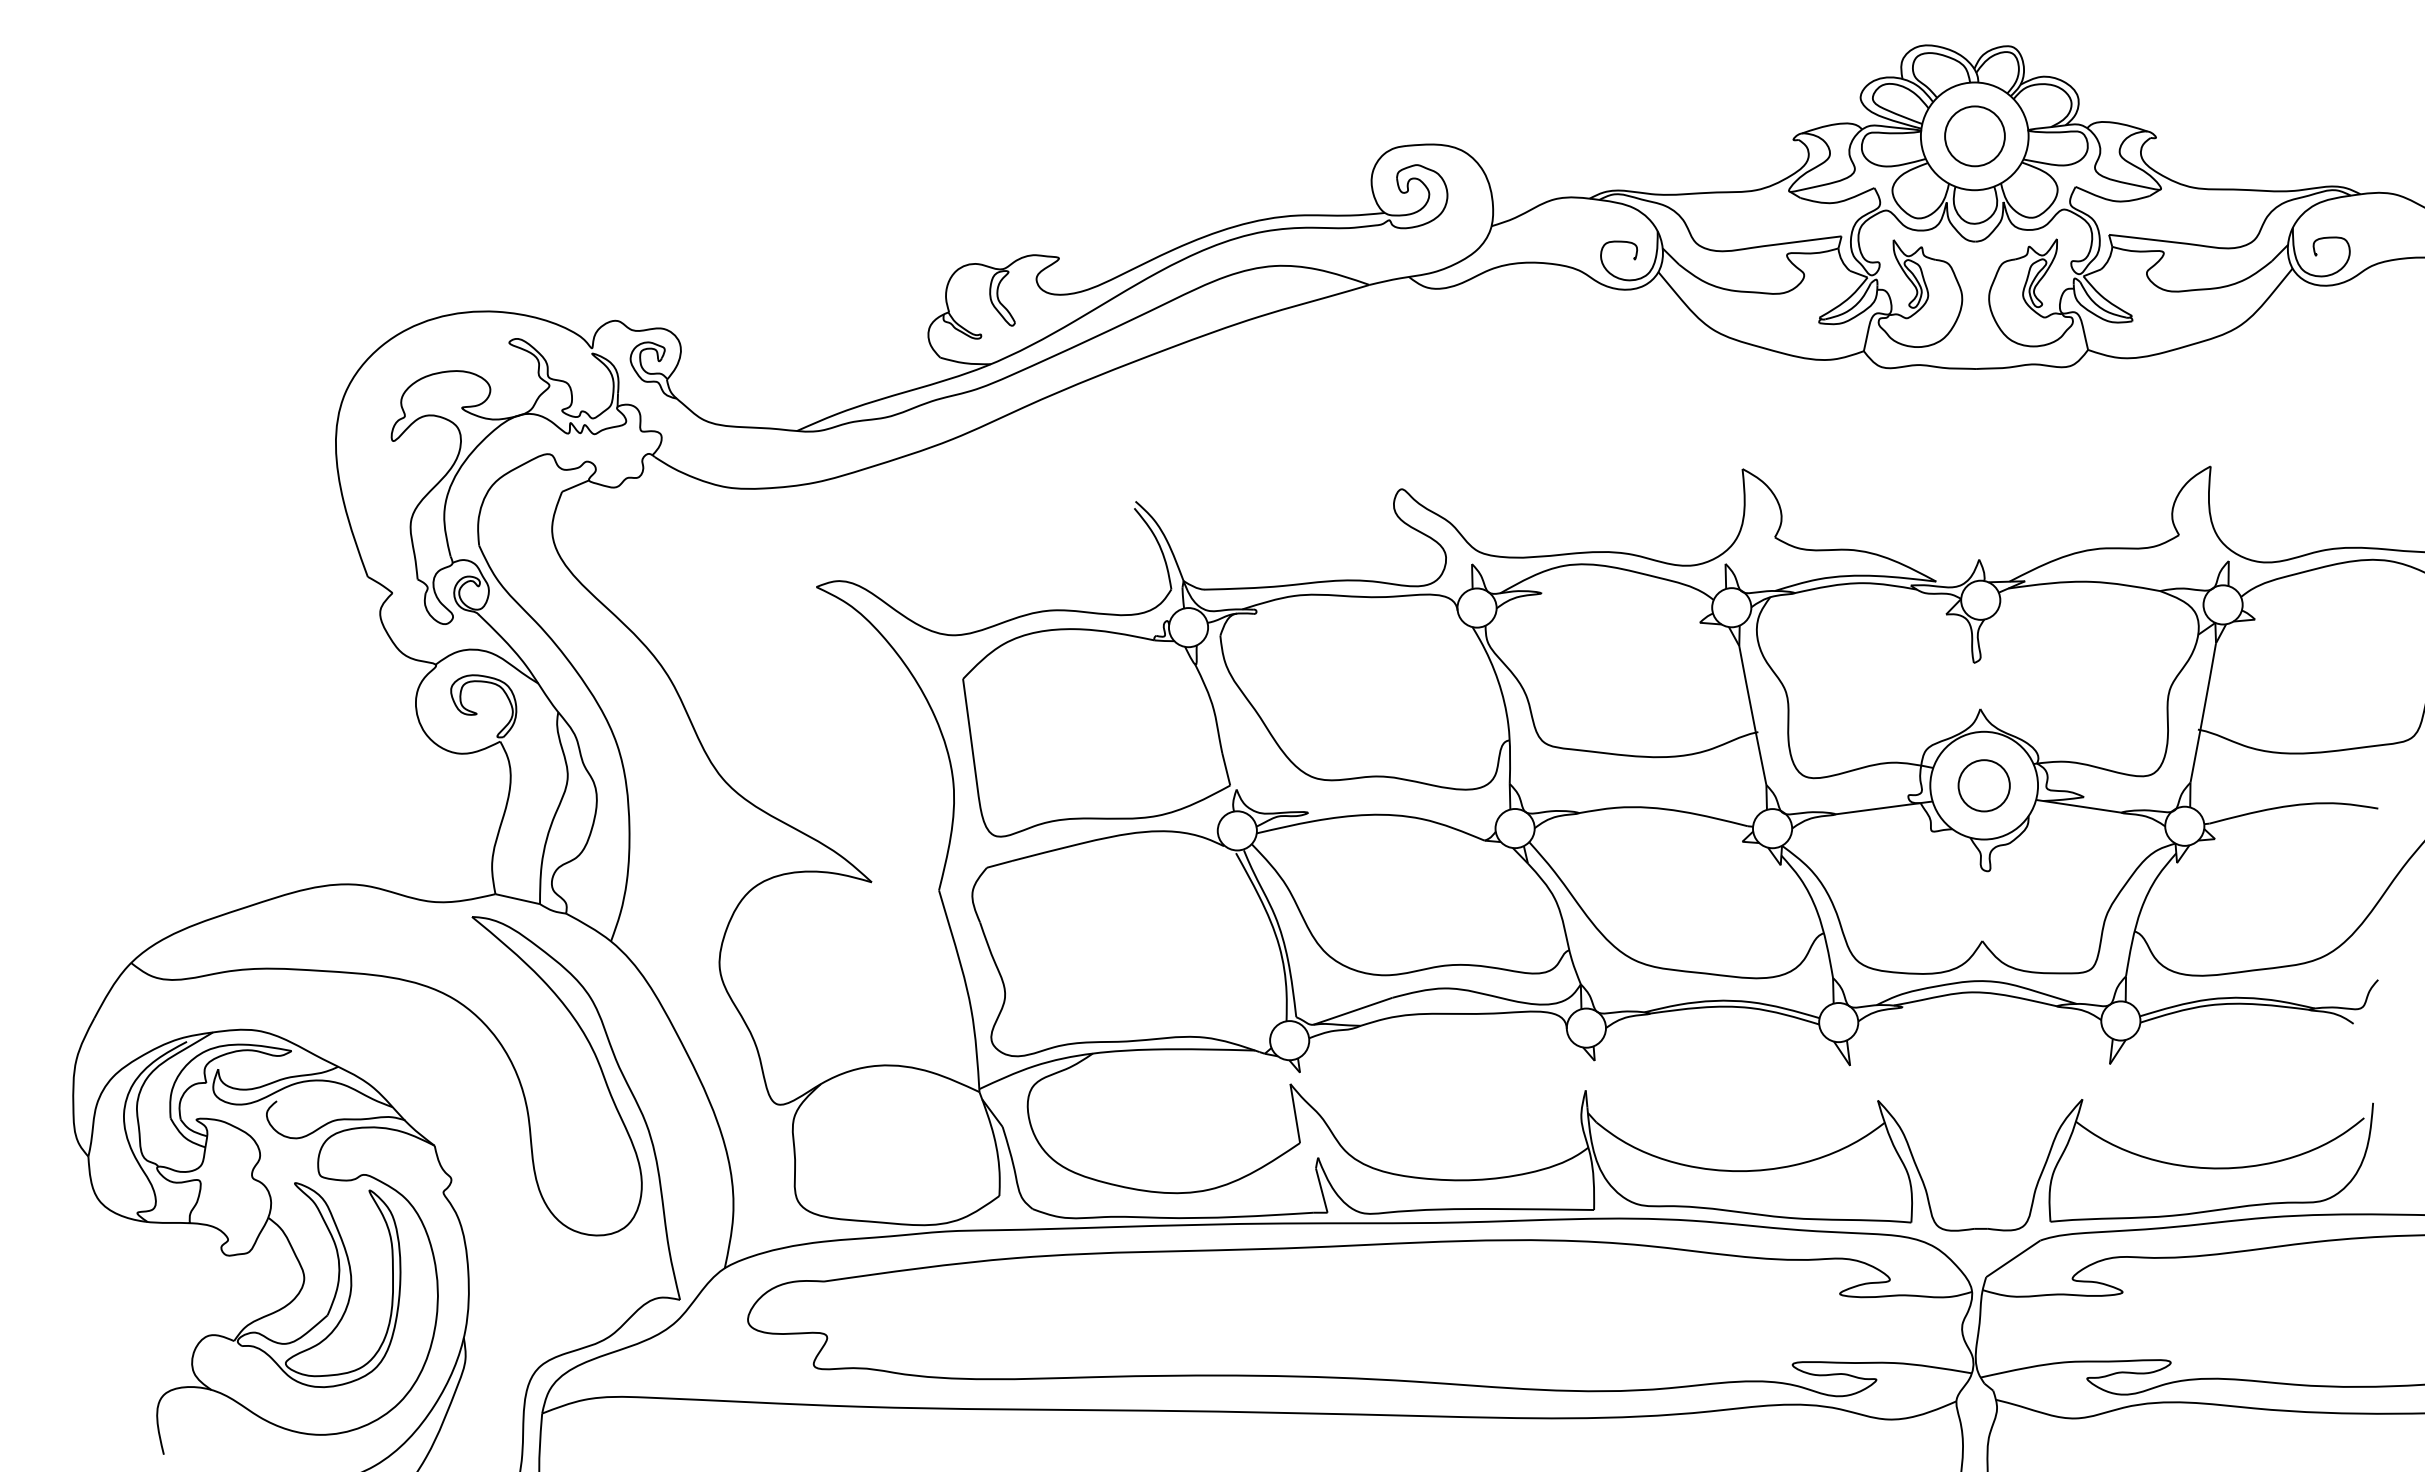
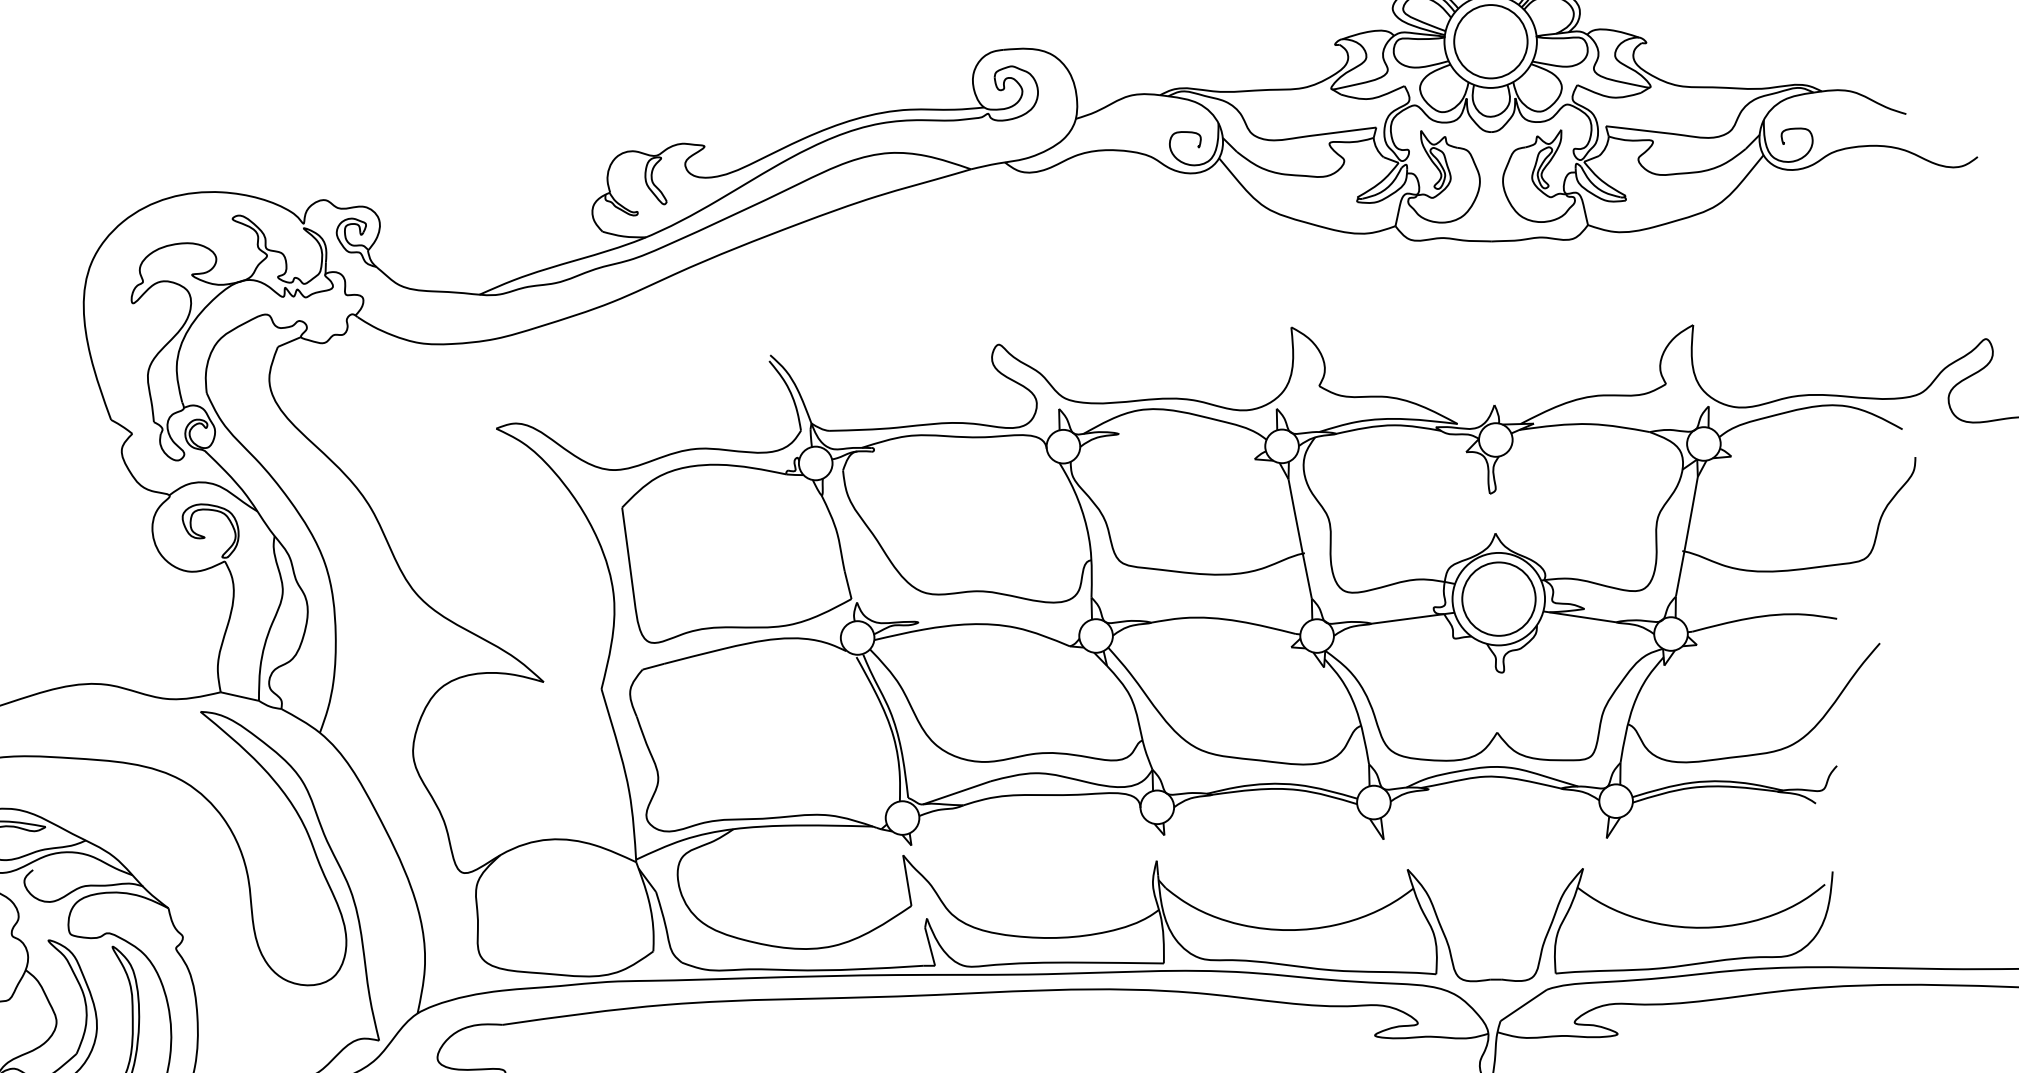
circle: (1974, 136) -> (1490, 41), size x1.43
circle: (1983, 785) -> (1498, 599), size x1.67

